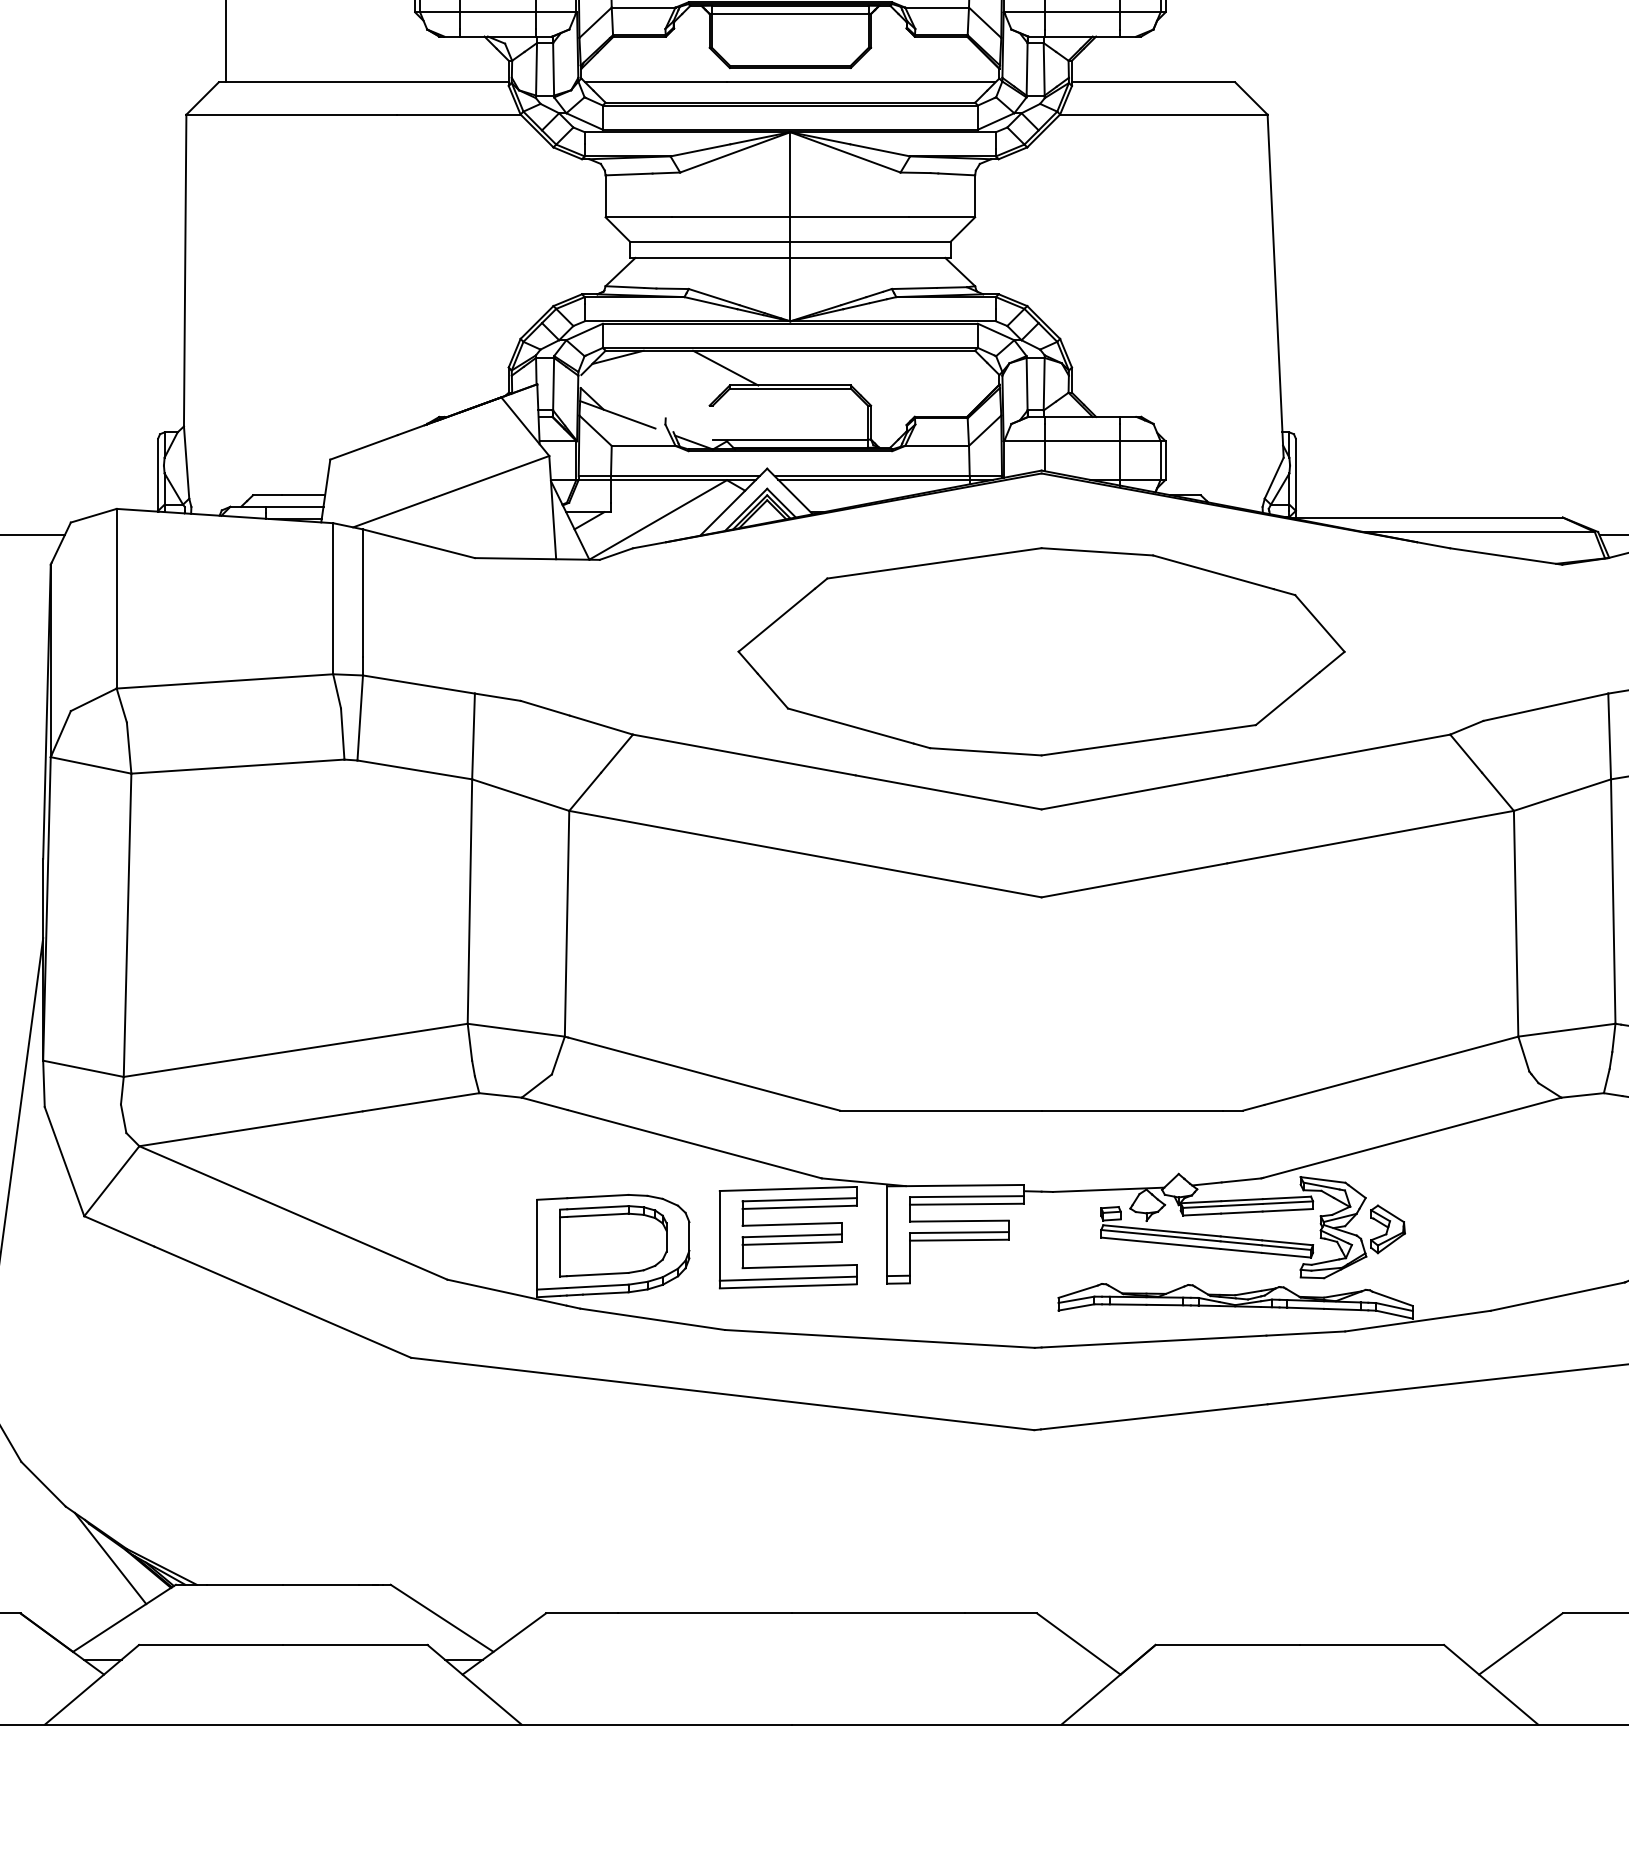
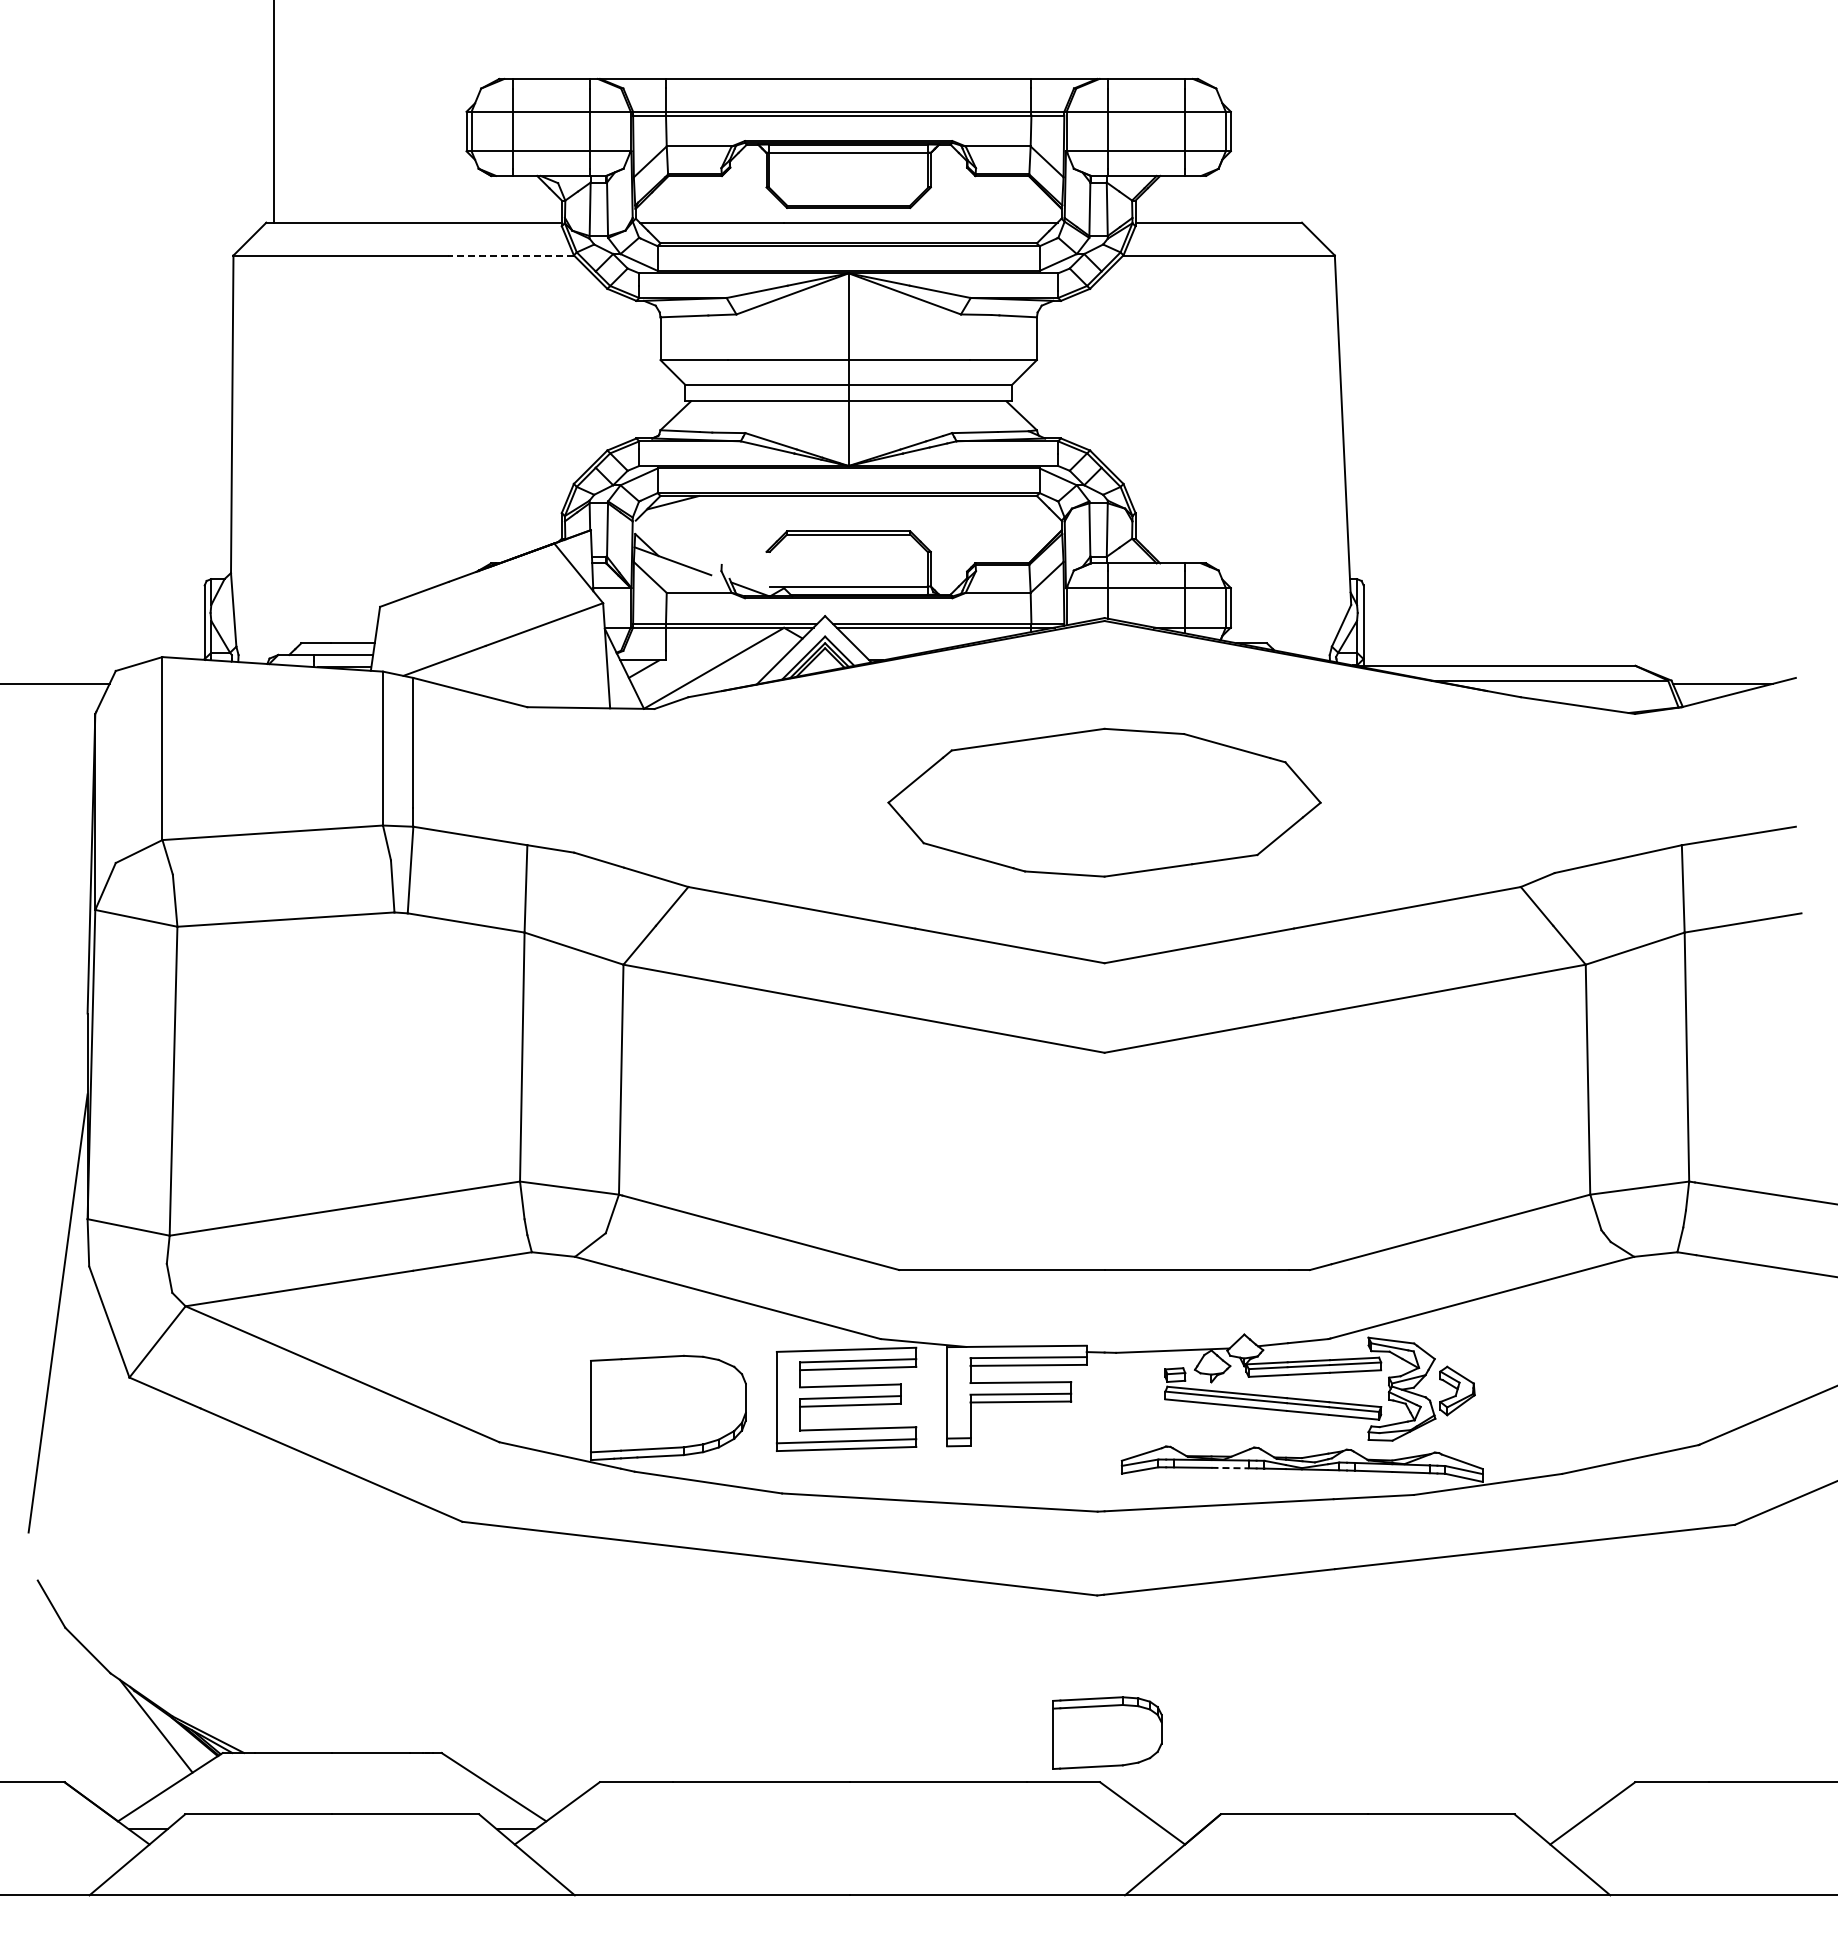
line: (458, 114) -> (510, 255), solid -> dashed
line: (725, 367) -> (782, 513), removed
part: (1041, 651) -> (1104, 802), size x0.7
part: (613, 1240) -> (1107, 1732), moved
line: (1165, 1305) -> (1230, 1468), solid -> dashed

